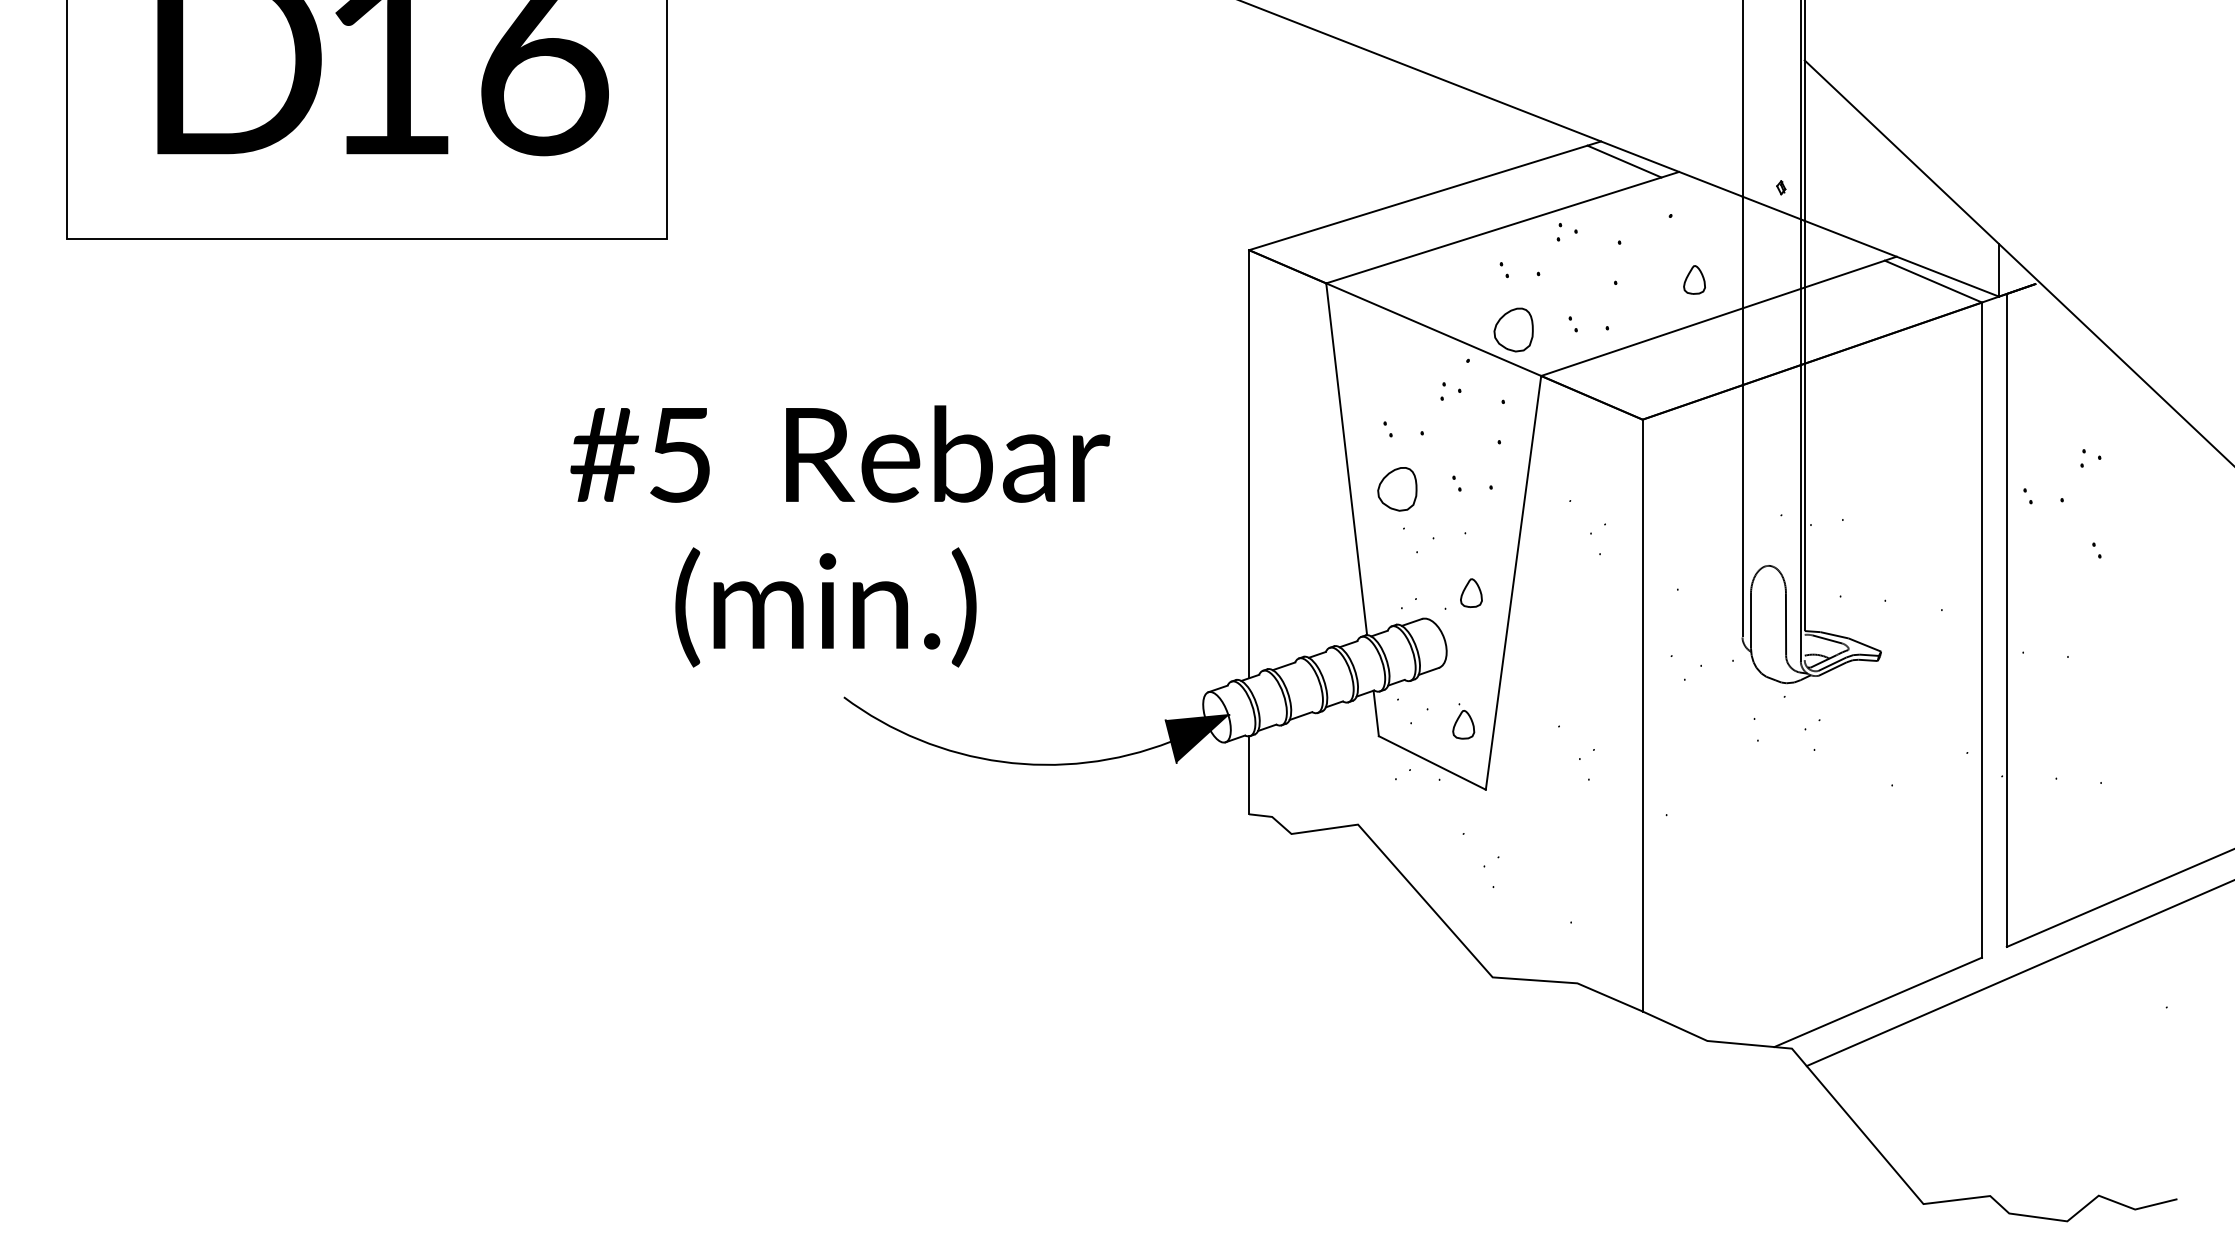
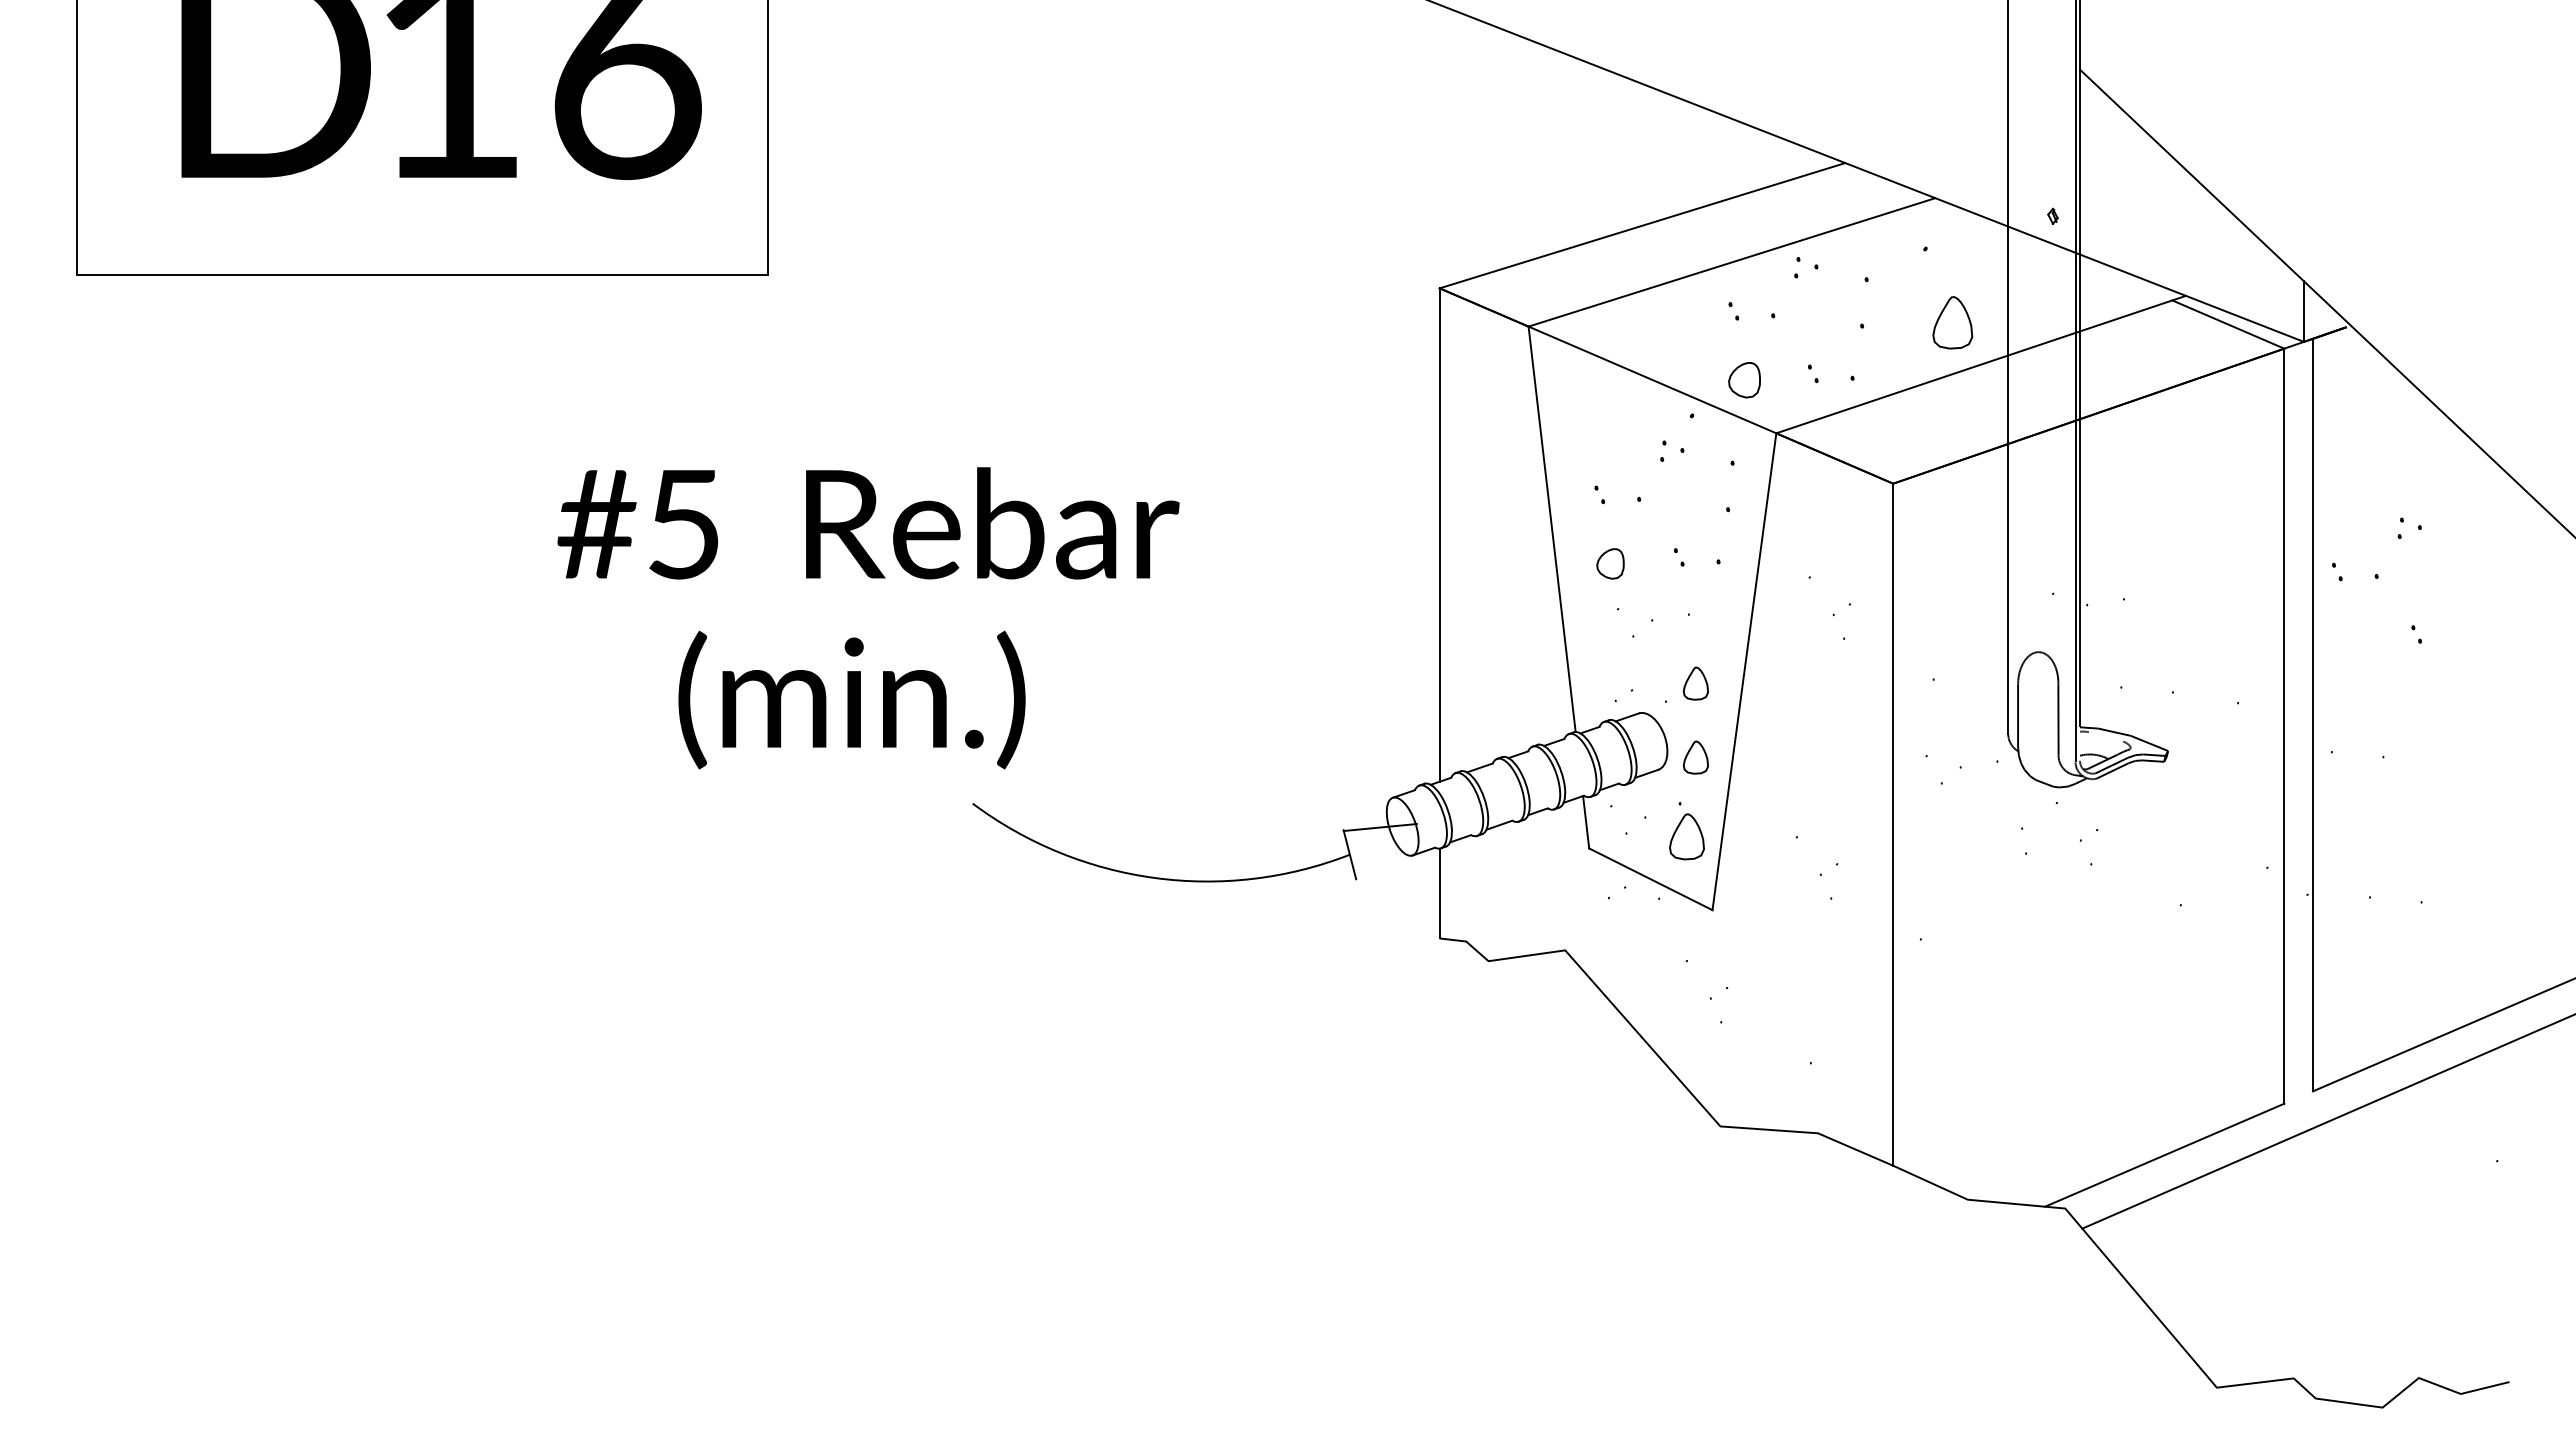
line: (1623, 160) -> (1871, 185), removed
part: (1694, 279) -> (1953, 322), size x1.6
part: (1513, 329) -> (1744, 379), size x0.7
part: (1397, 488) -> (1610, 563), size x0.6
text: (840, 536) -> (868, 618), moved
line: (1826, 639) -> (2105, 736), removed
part: (1471, 657) -> (1695, 757), added
part: (1463, 721) -> (1686, 831), size x1.4
fill: (1196, 738) -> (1379, 851), removed

